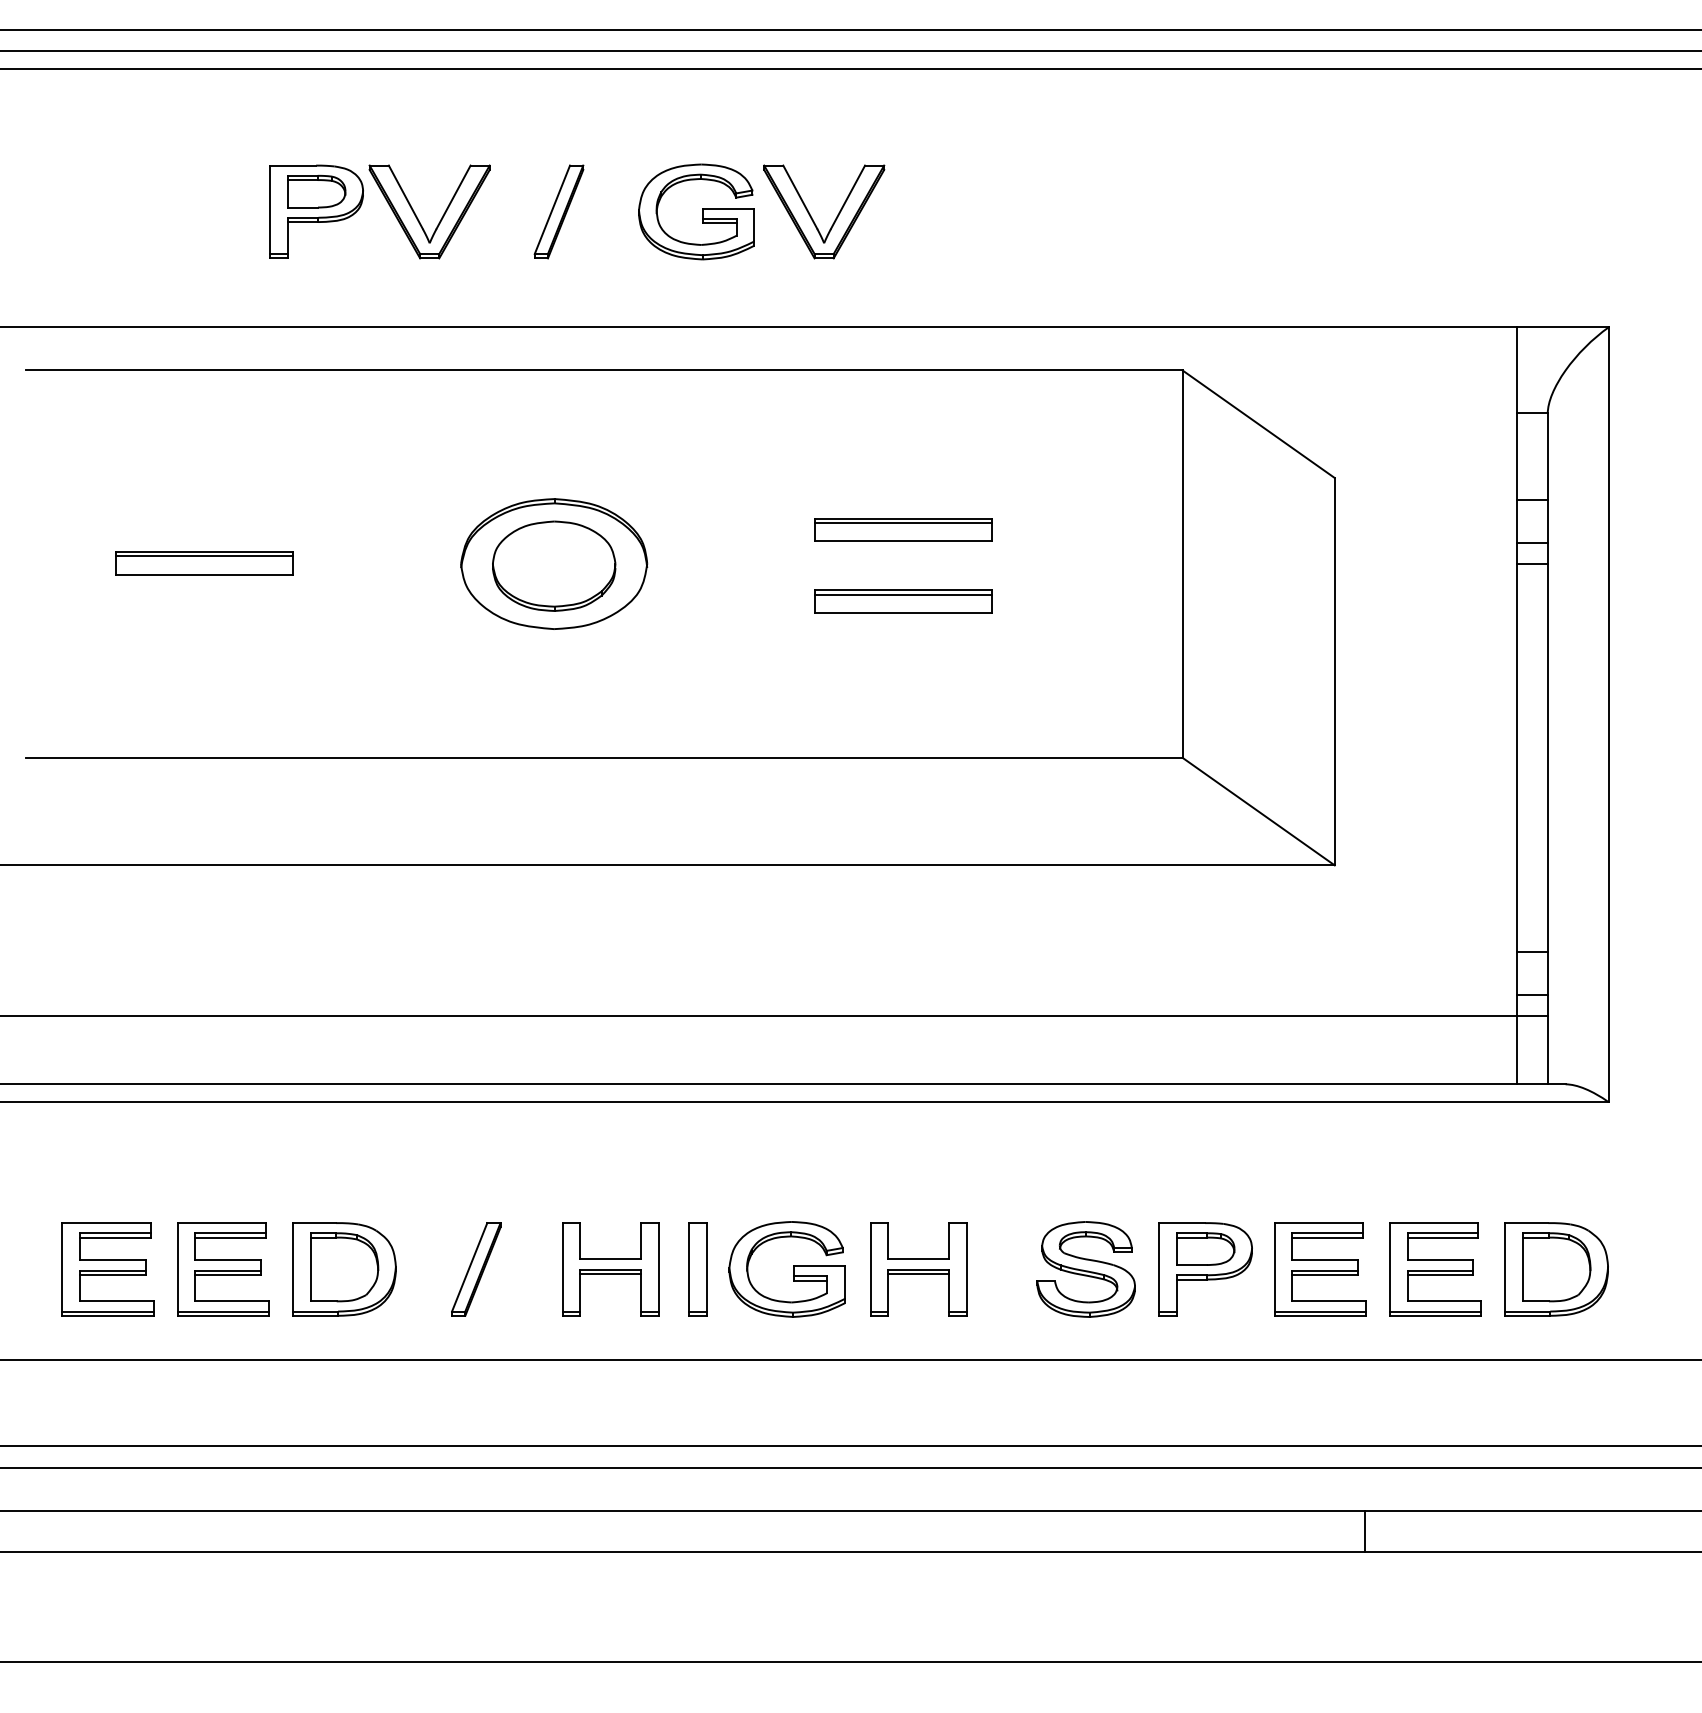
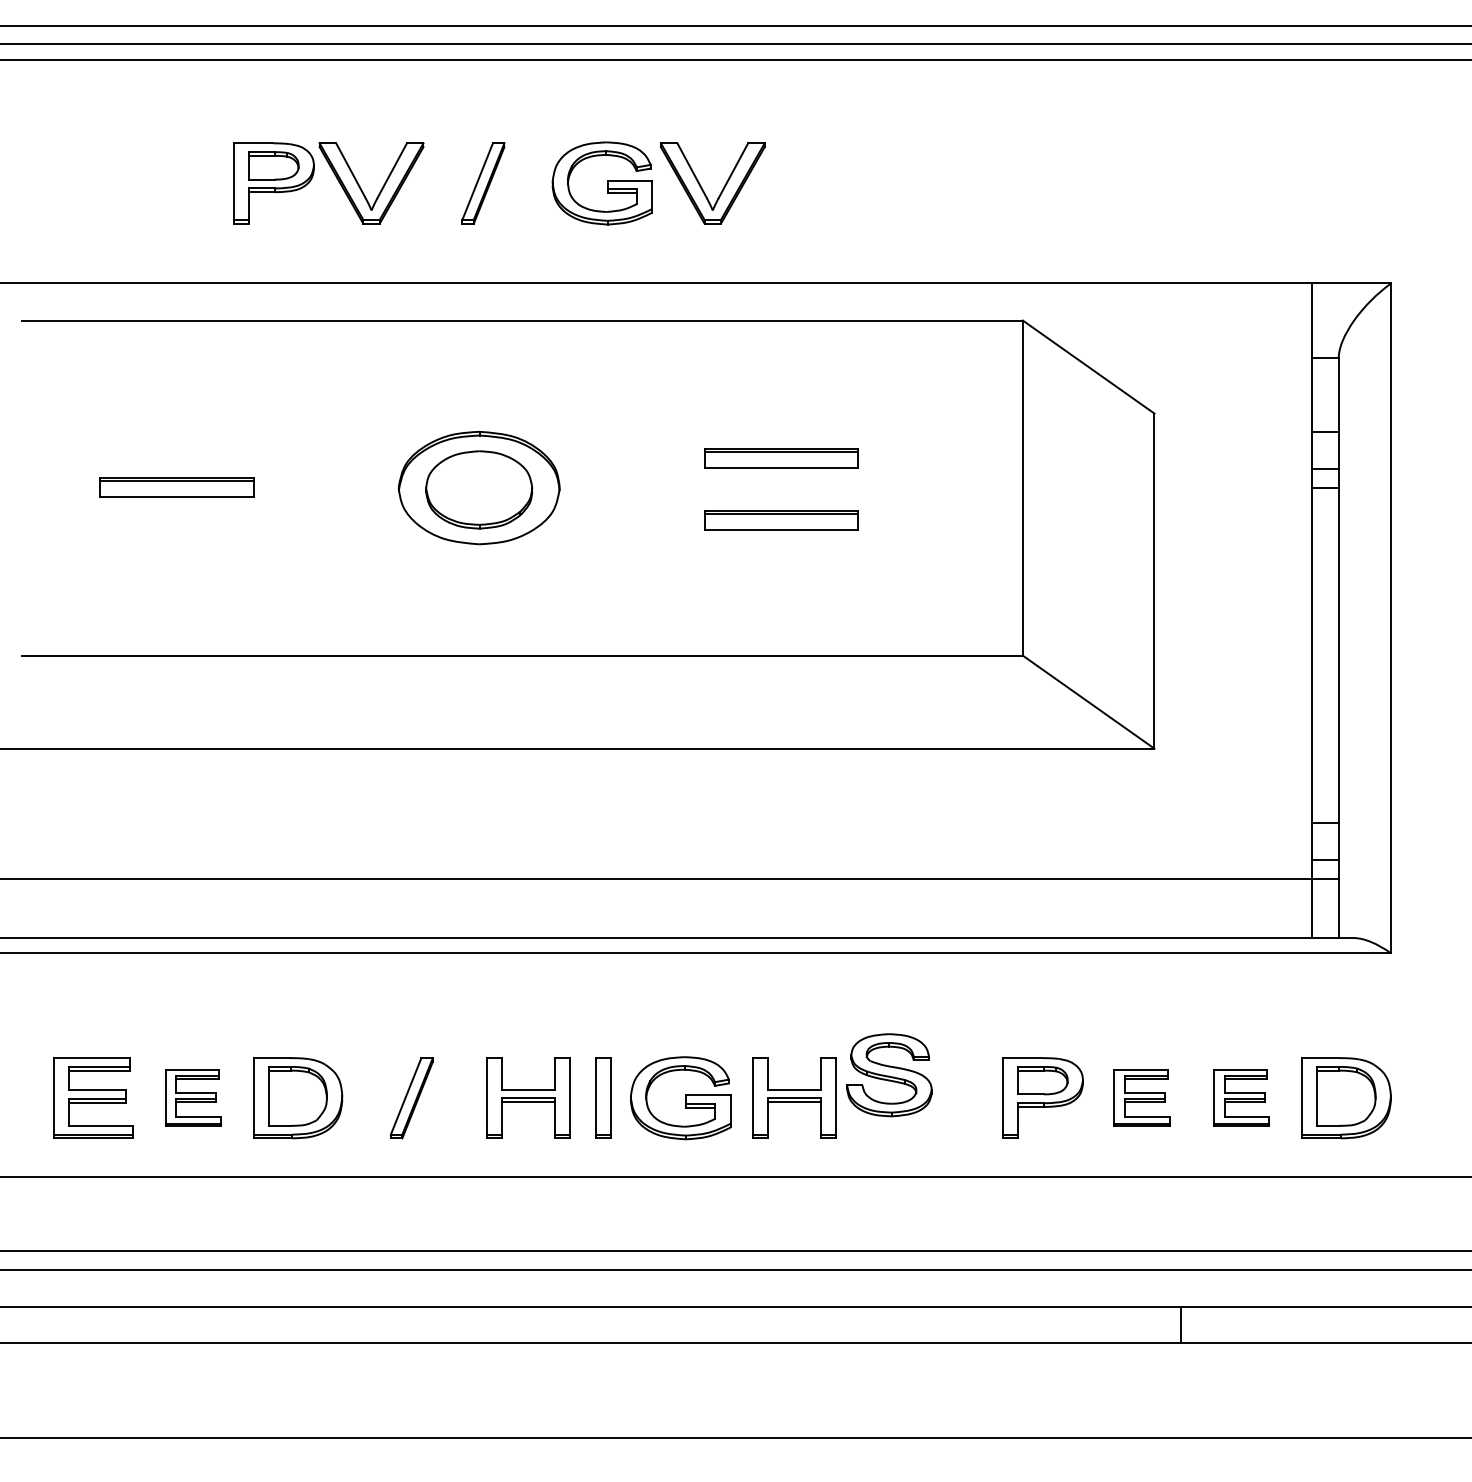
part: (223, 1268) -> (193, 1097), size x0.7
part: (1319, 1268) -> (1141, 1097), size x0.7
part: (1435, 1268) -> (1241, 1097), size x0.7
part: (1086, 1269) -> (889, 1075), moved

